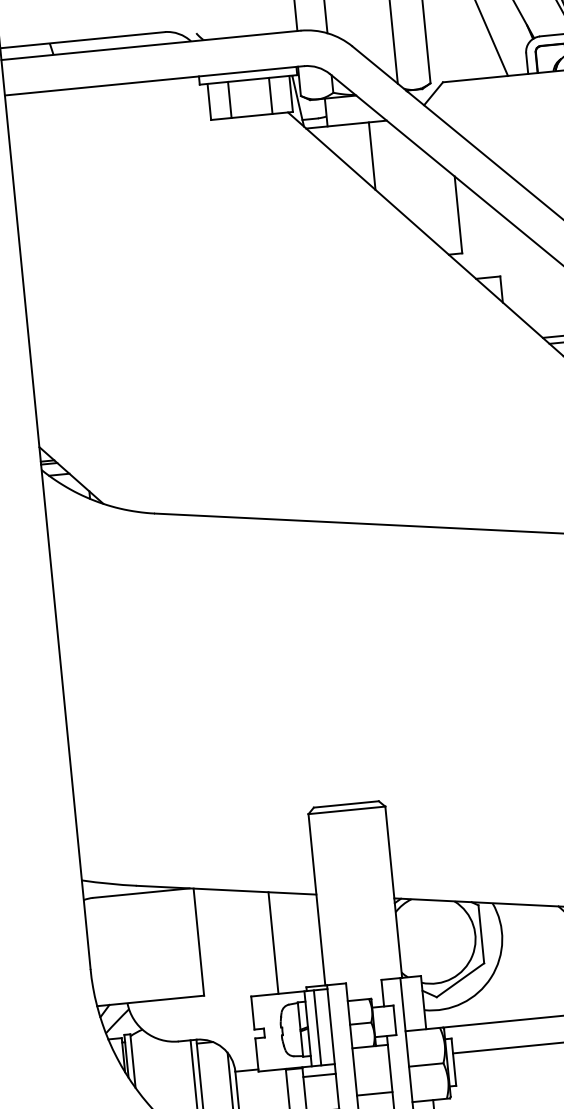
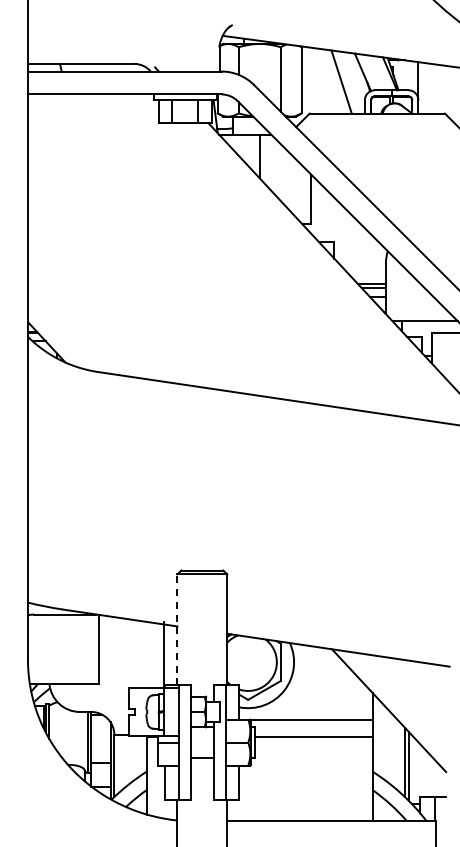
line: (316, 899) -> (177, 629), solid -> dashed
line: (272, 942) -> (163, 654), moved
line: (316, 1027) -> (169, 711), removed

